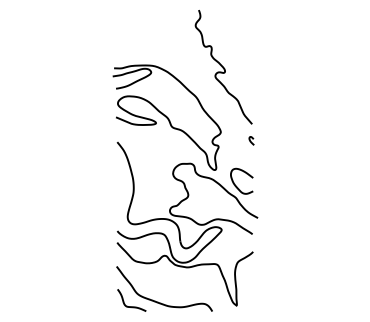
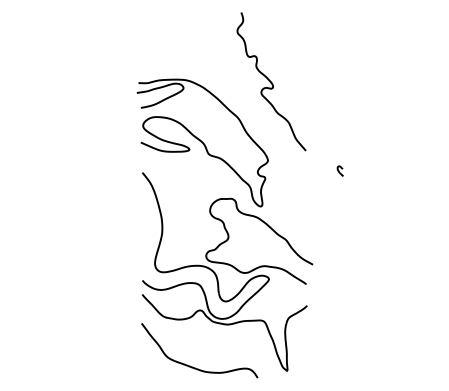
curve: (250, 140) -> (339, 170), moved
curve: (236, 184) -> (286, 224), removed
curve: (131, 306) -> (159, 371), removed

